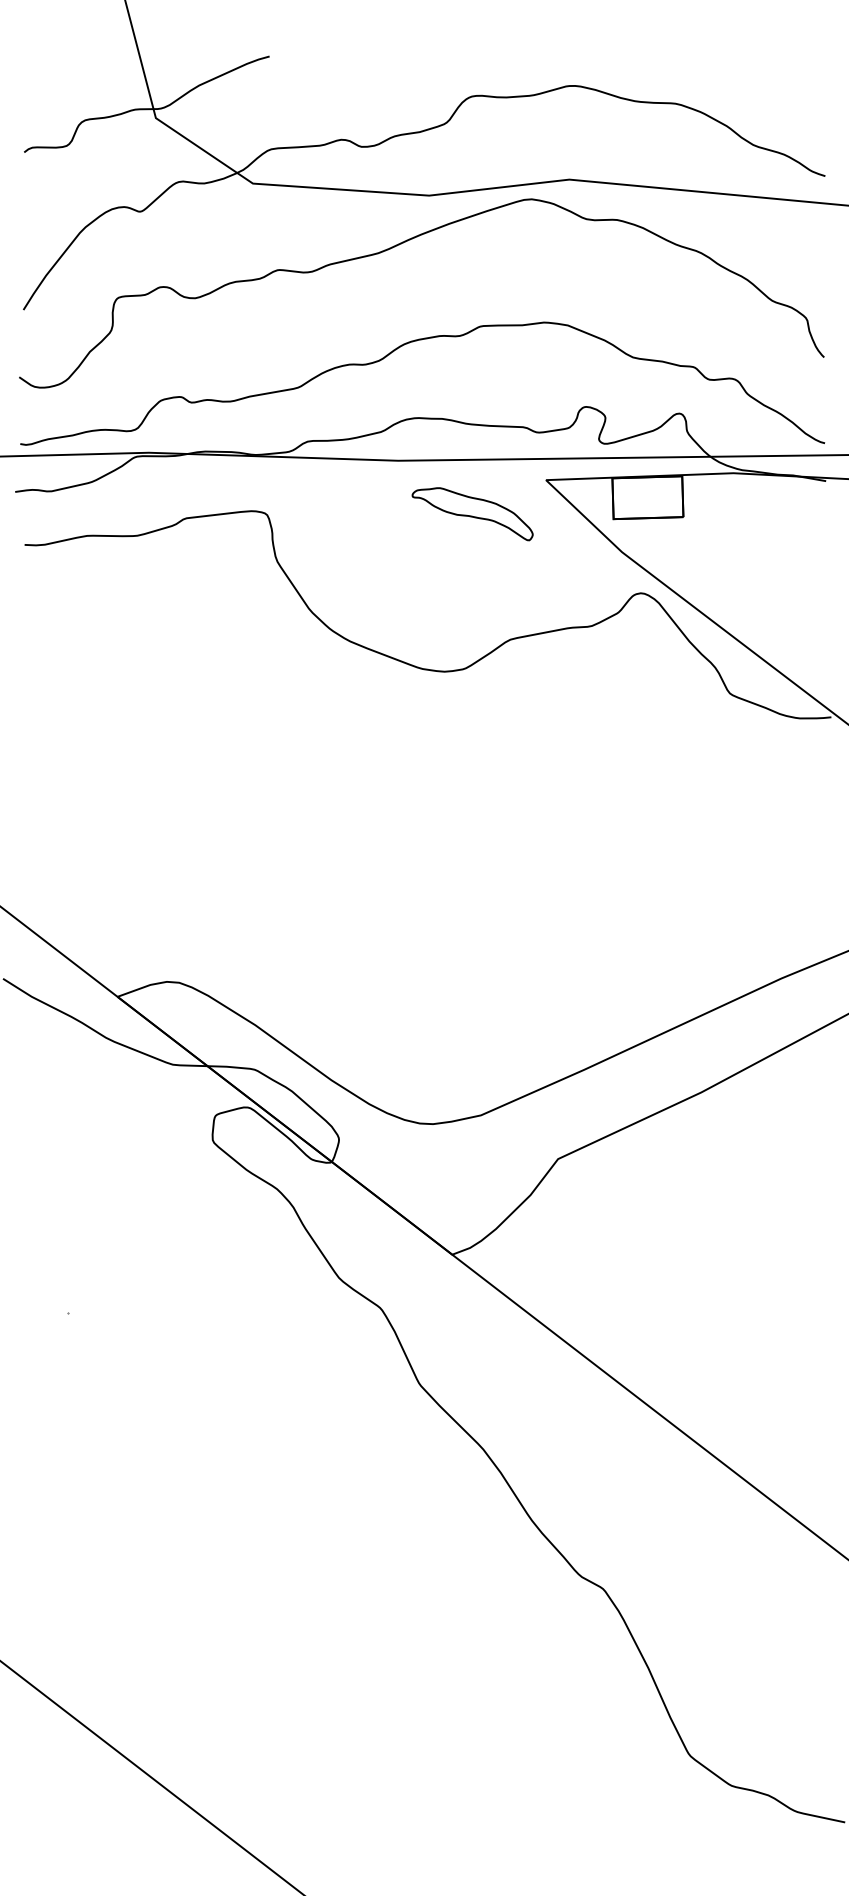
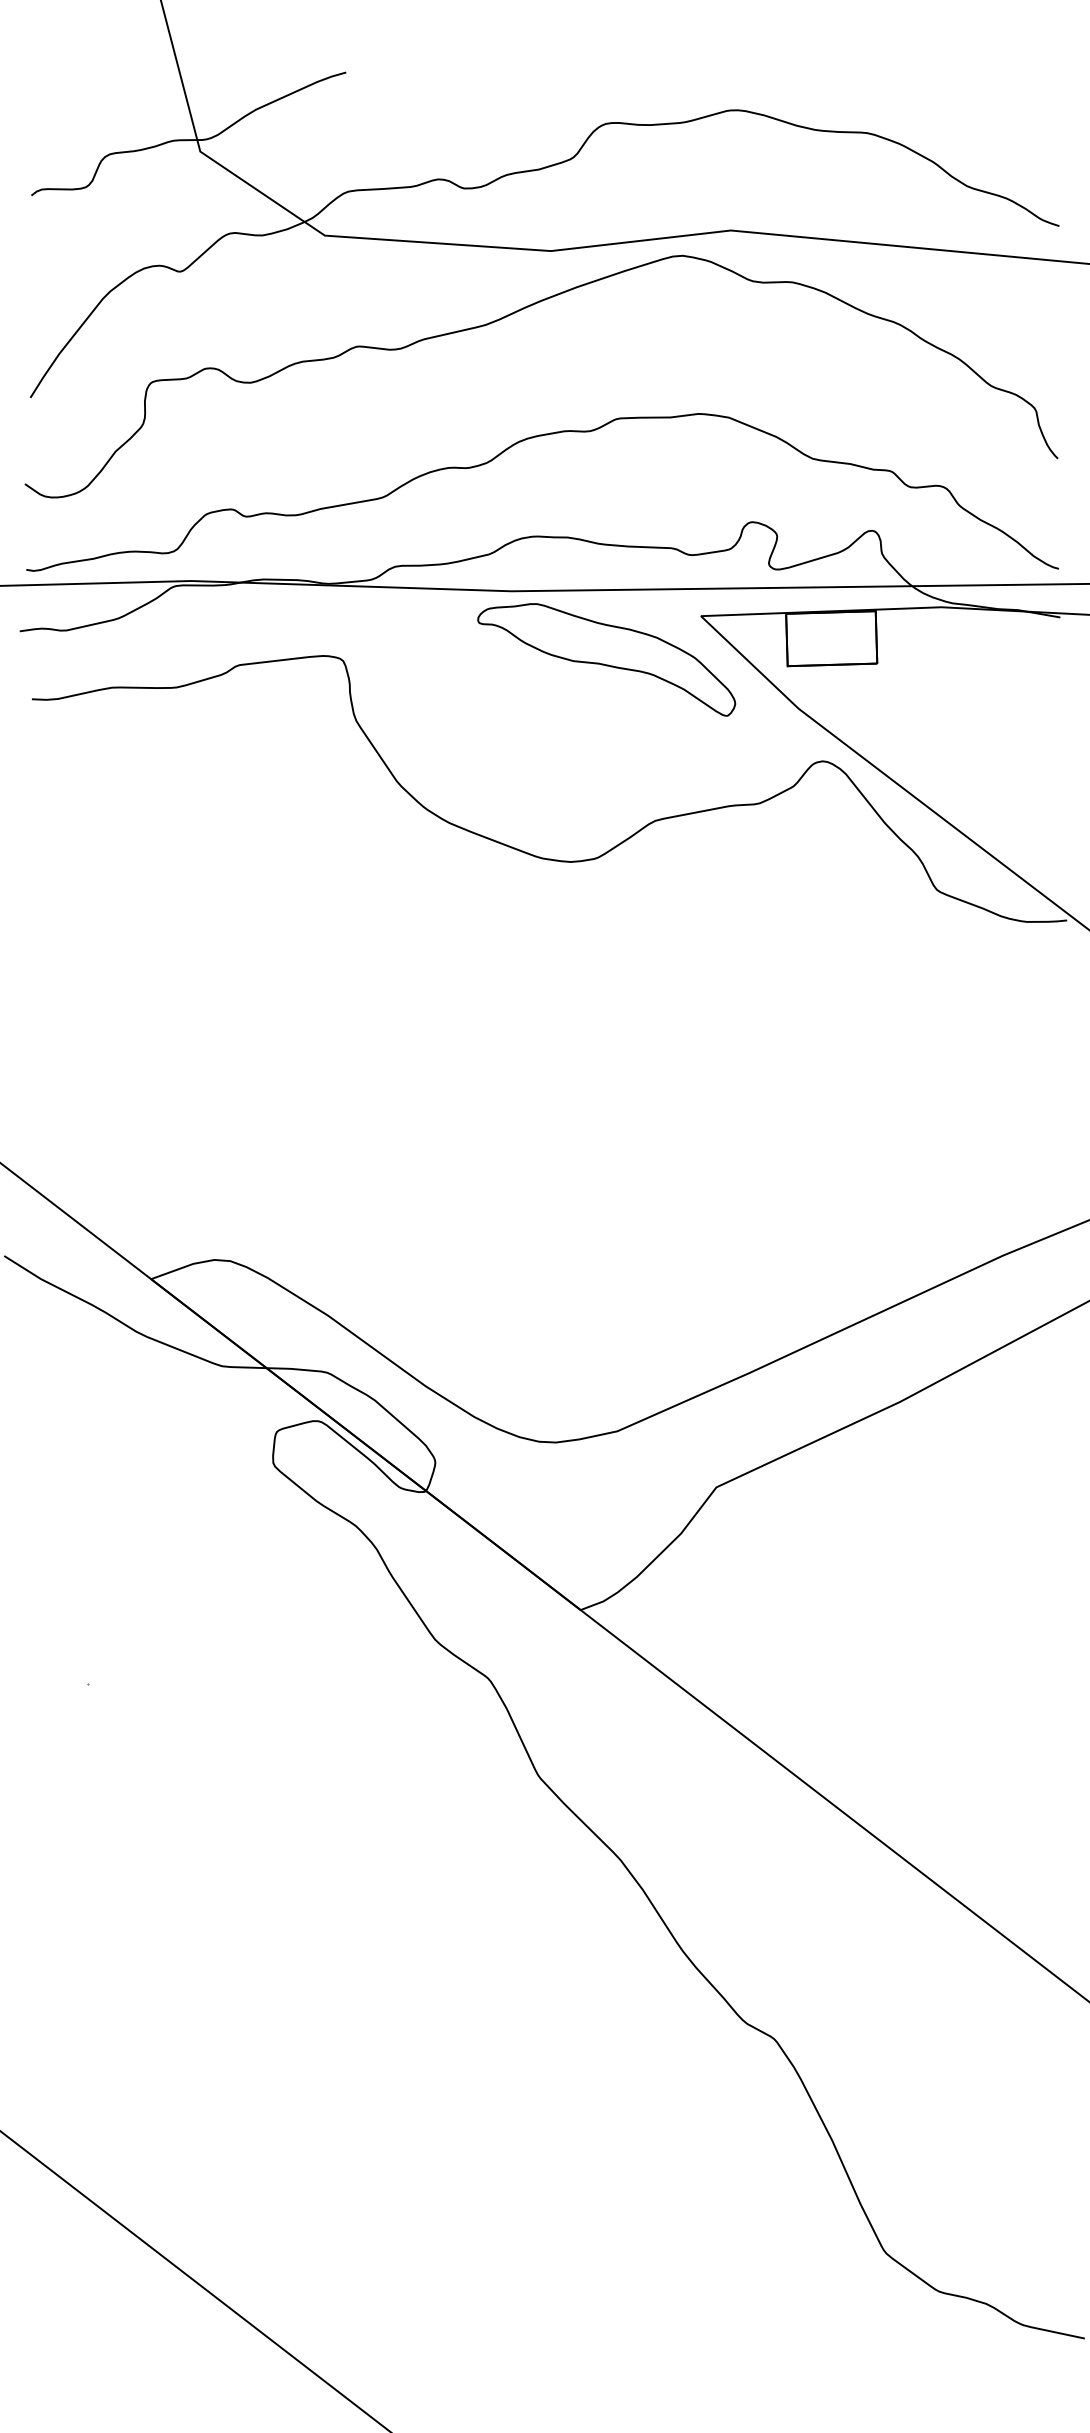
part: (472, 513) -> (606, 659), size x1.67

